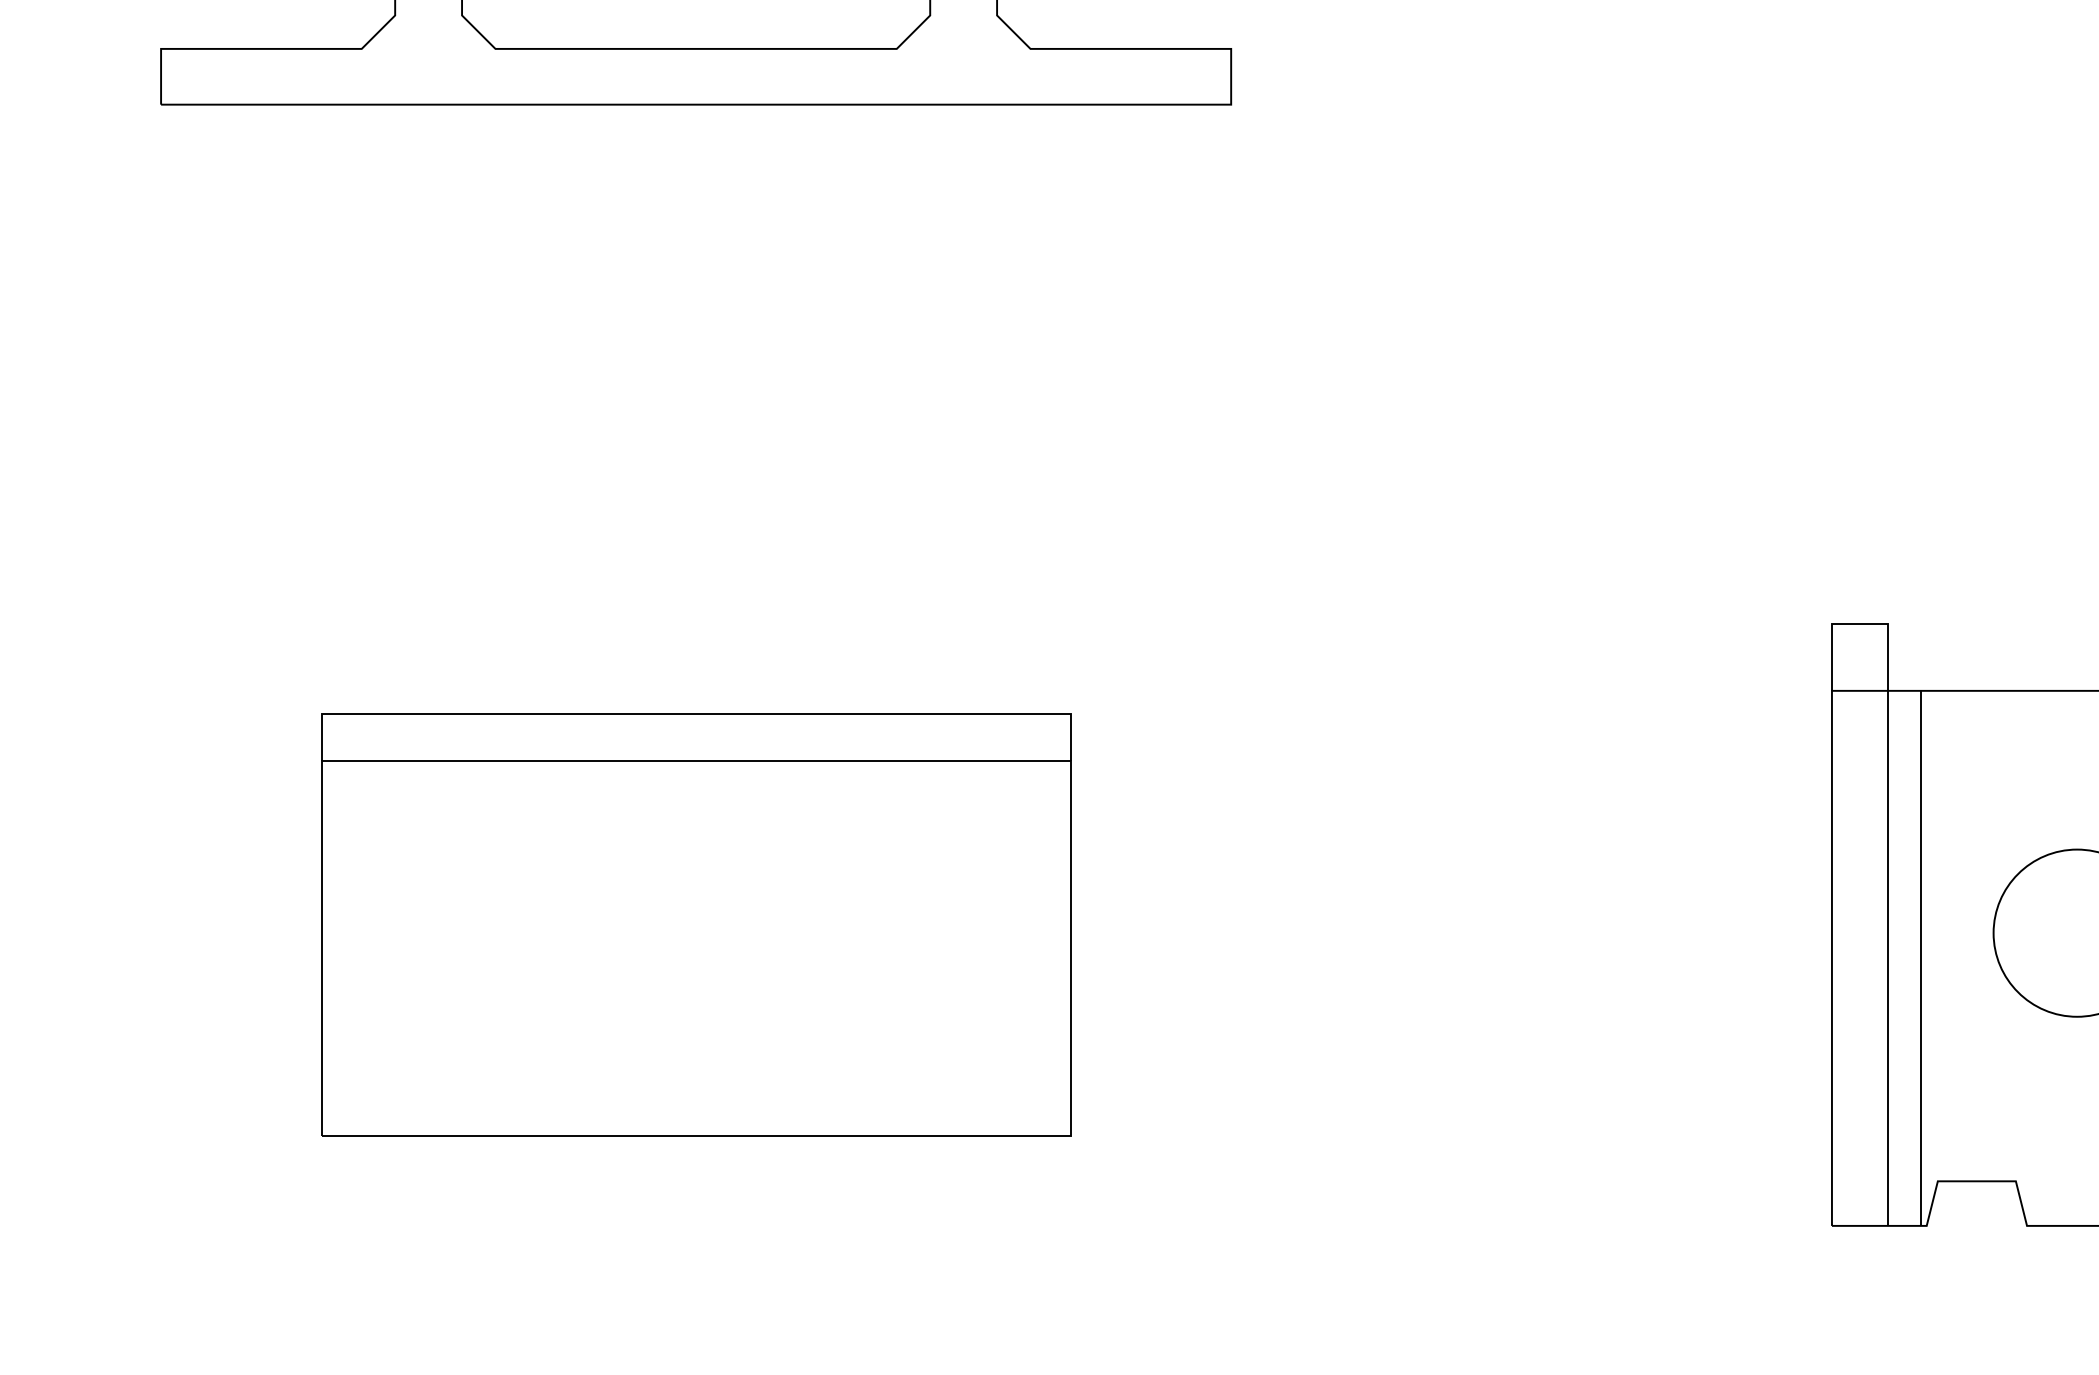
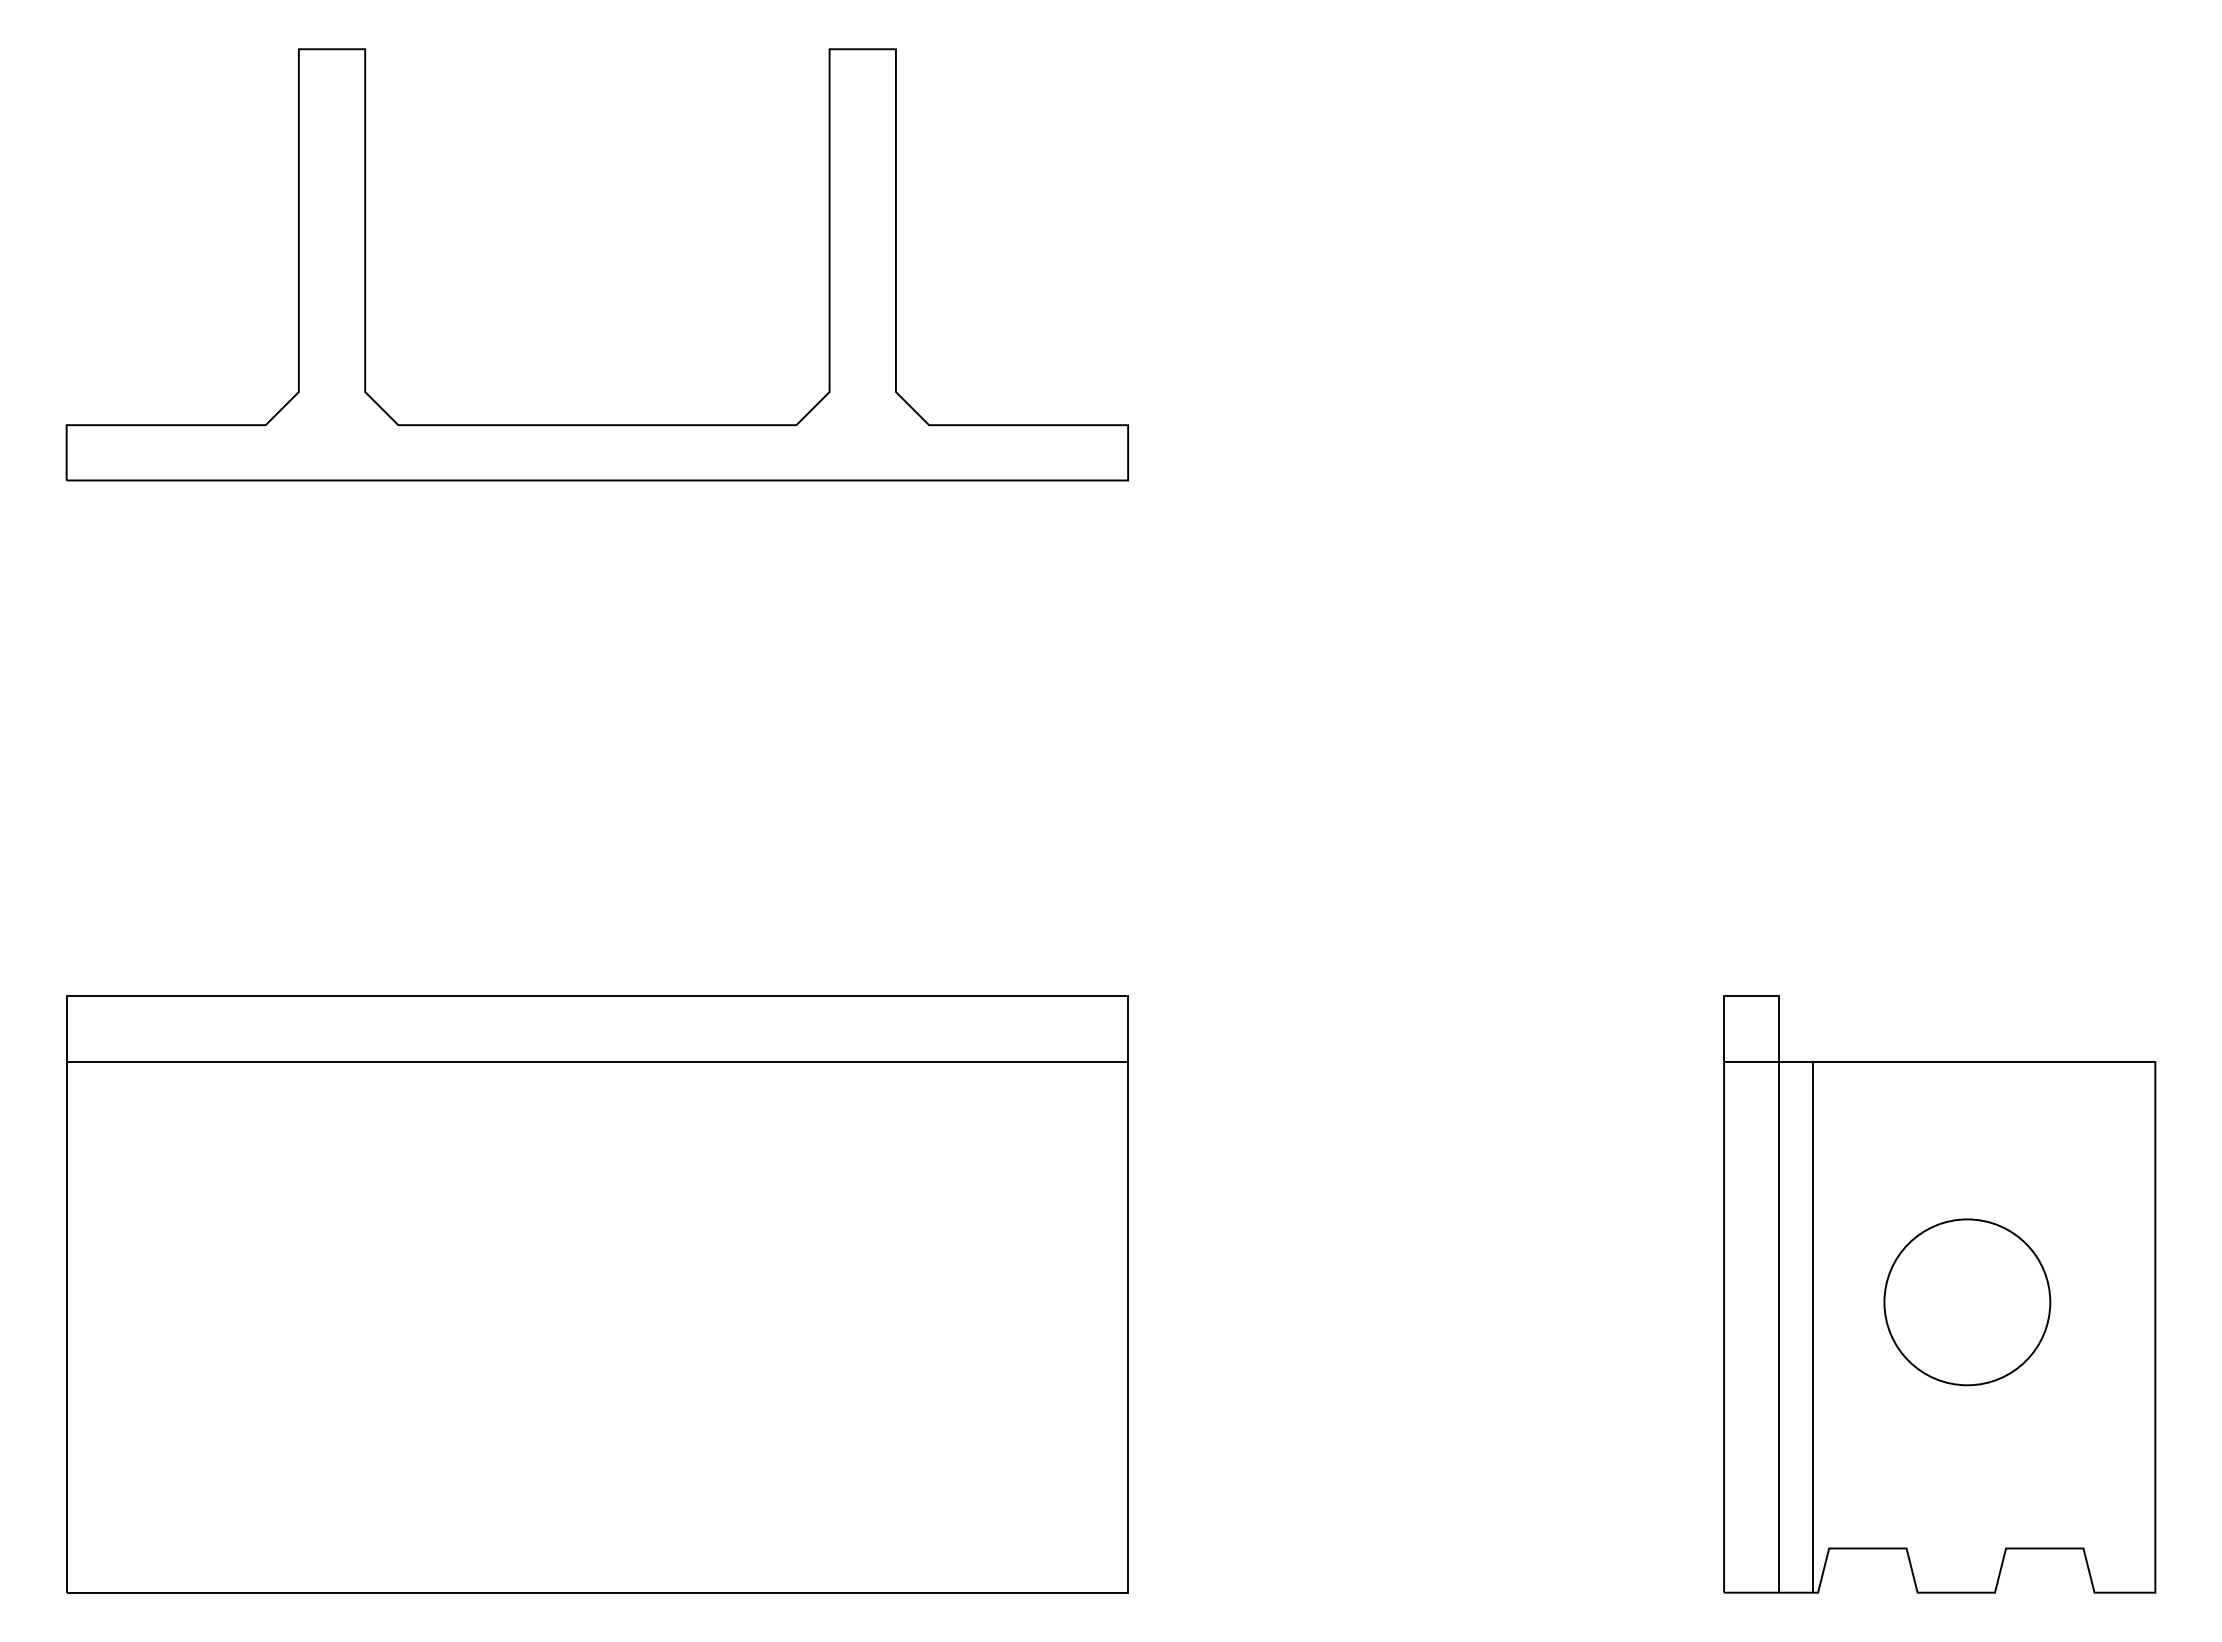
part: (696, 925) -> (597, 1294), size x1.43

